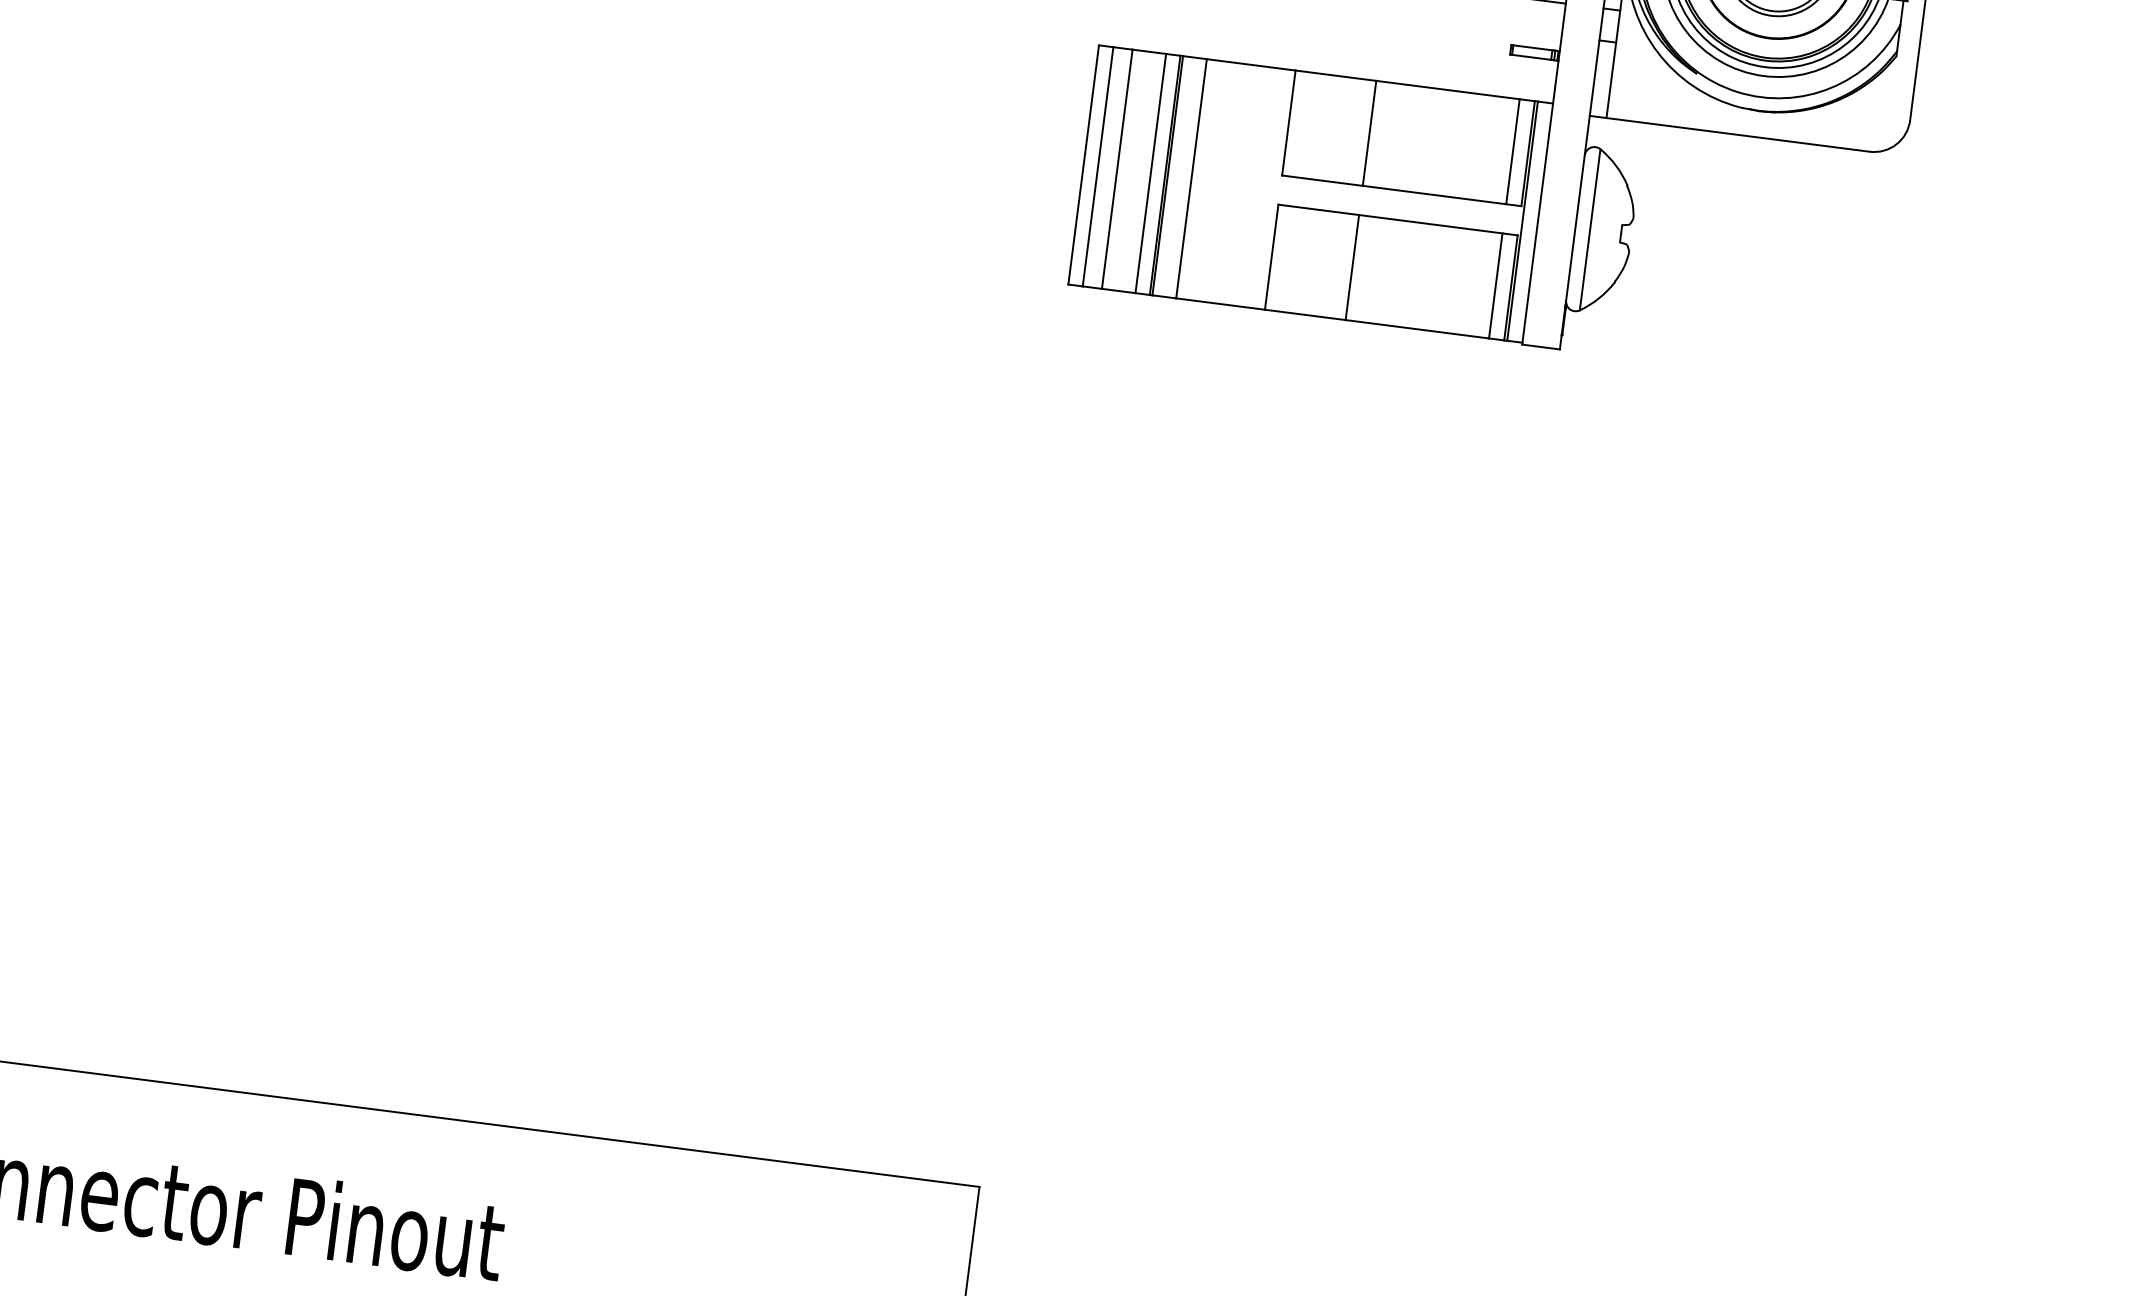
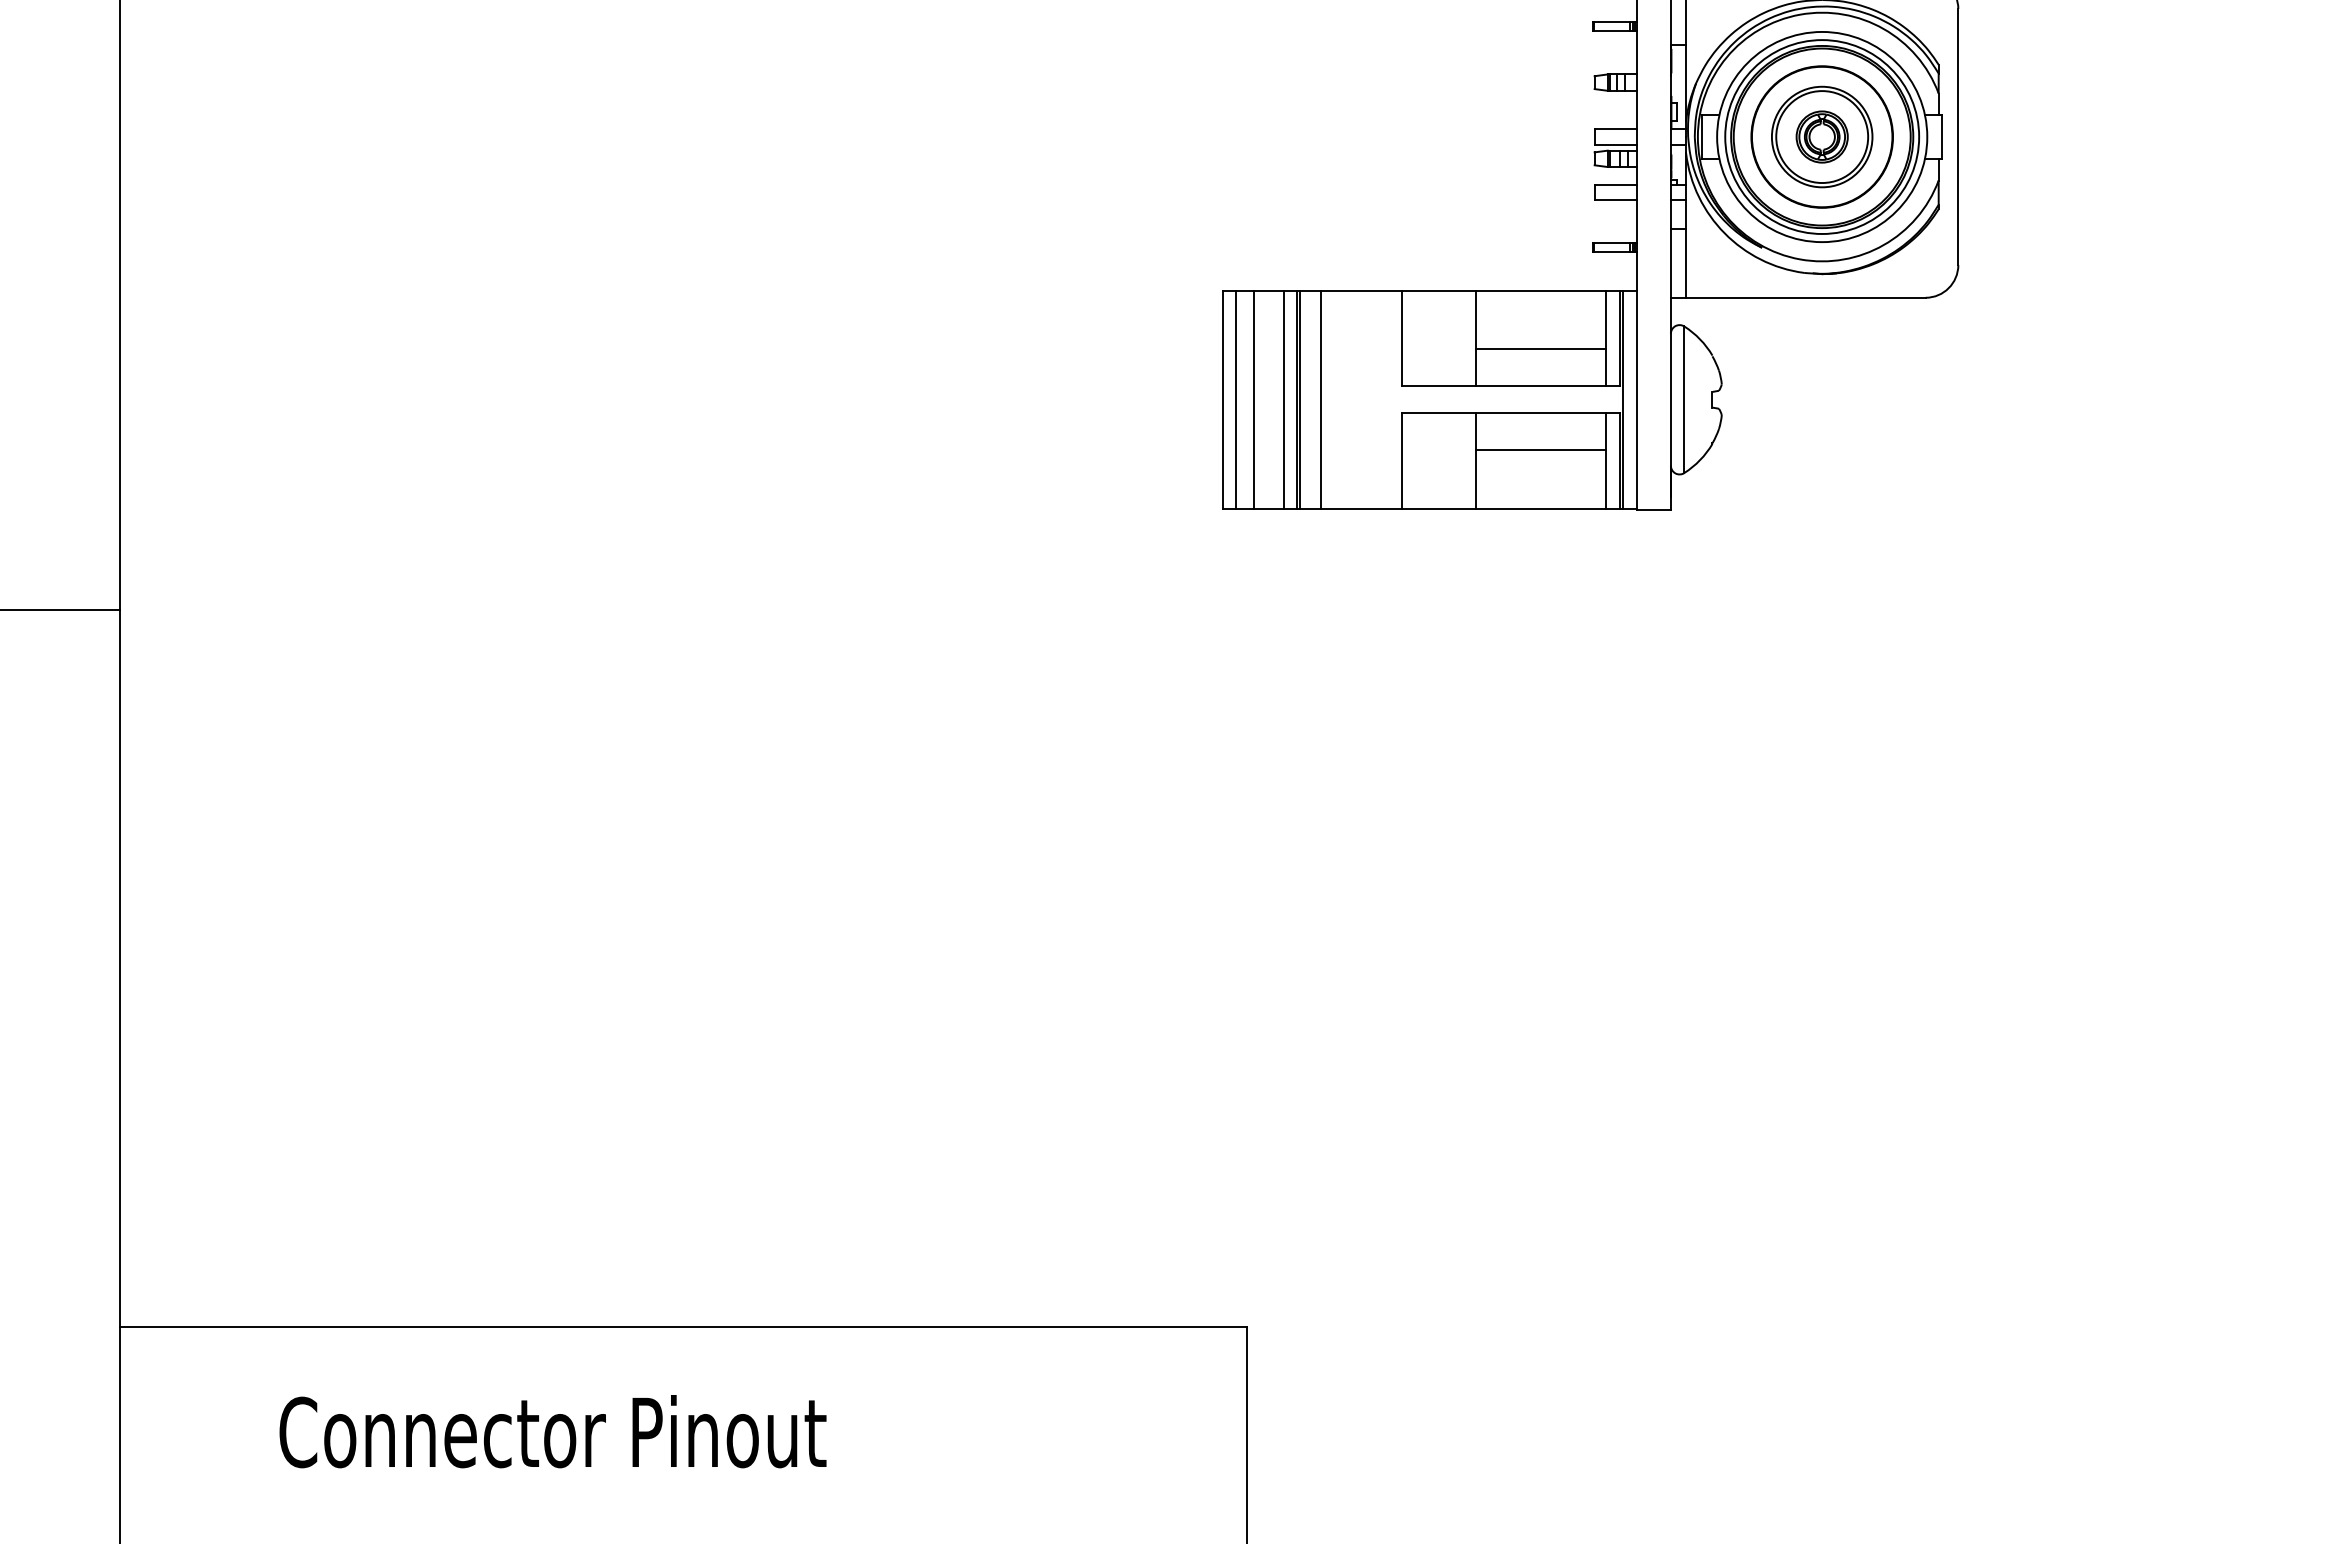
line: (1439, 154) -> (1540, 349), added
line: (1425, 265) -> (1540, 450), added

